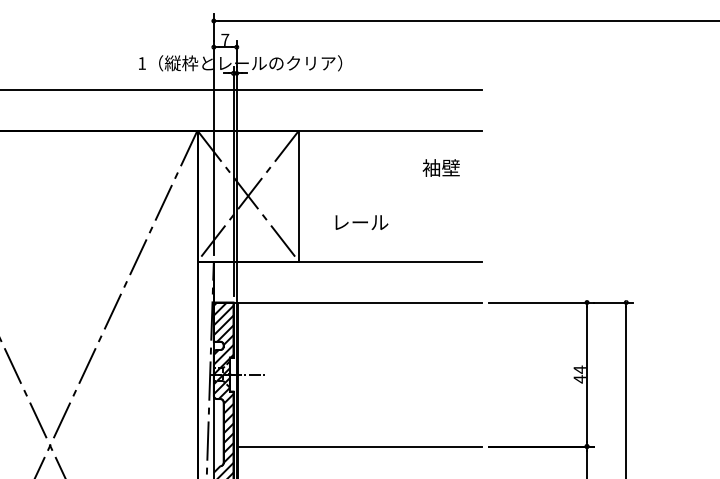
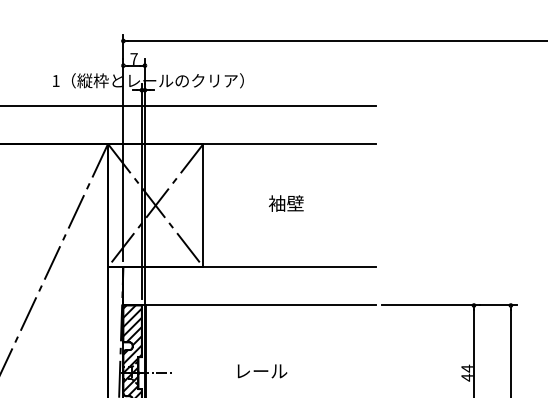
text: (440, 167) -> (285, 203), moved
text: (361, 222) -> (262, 371), moved

